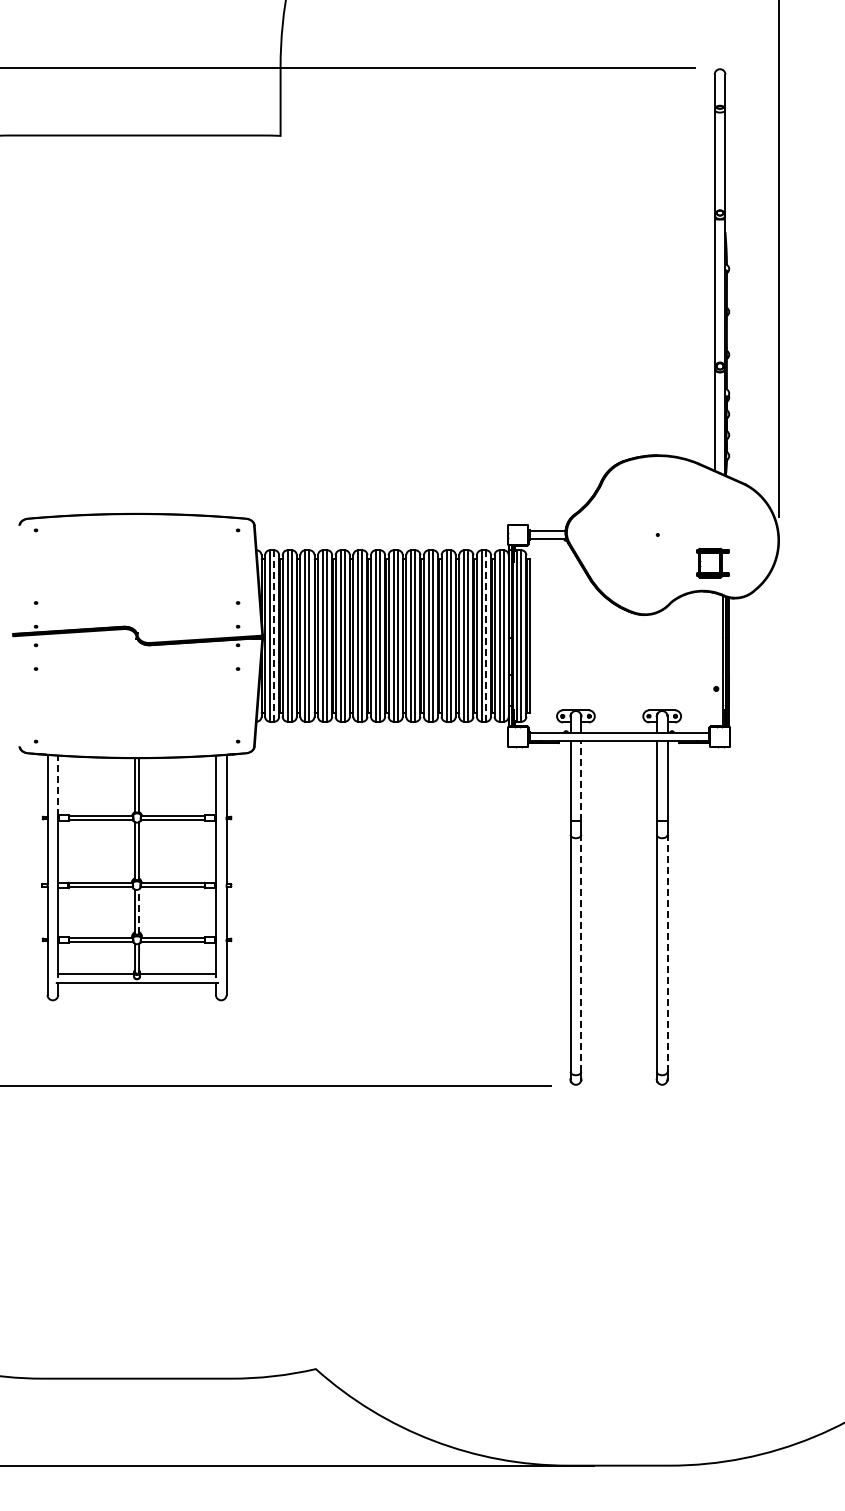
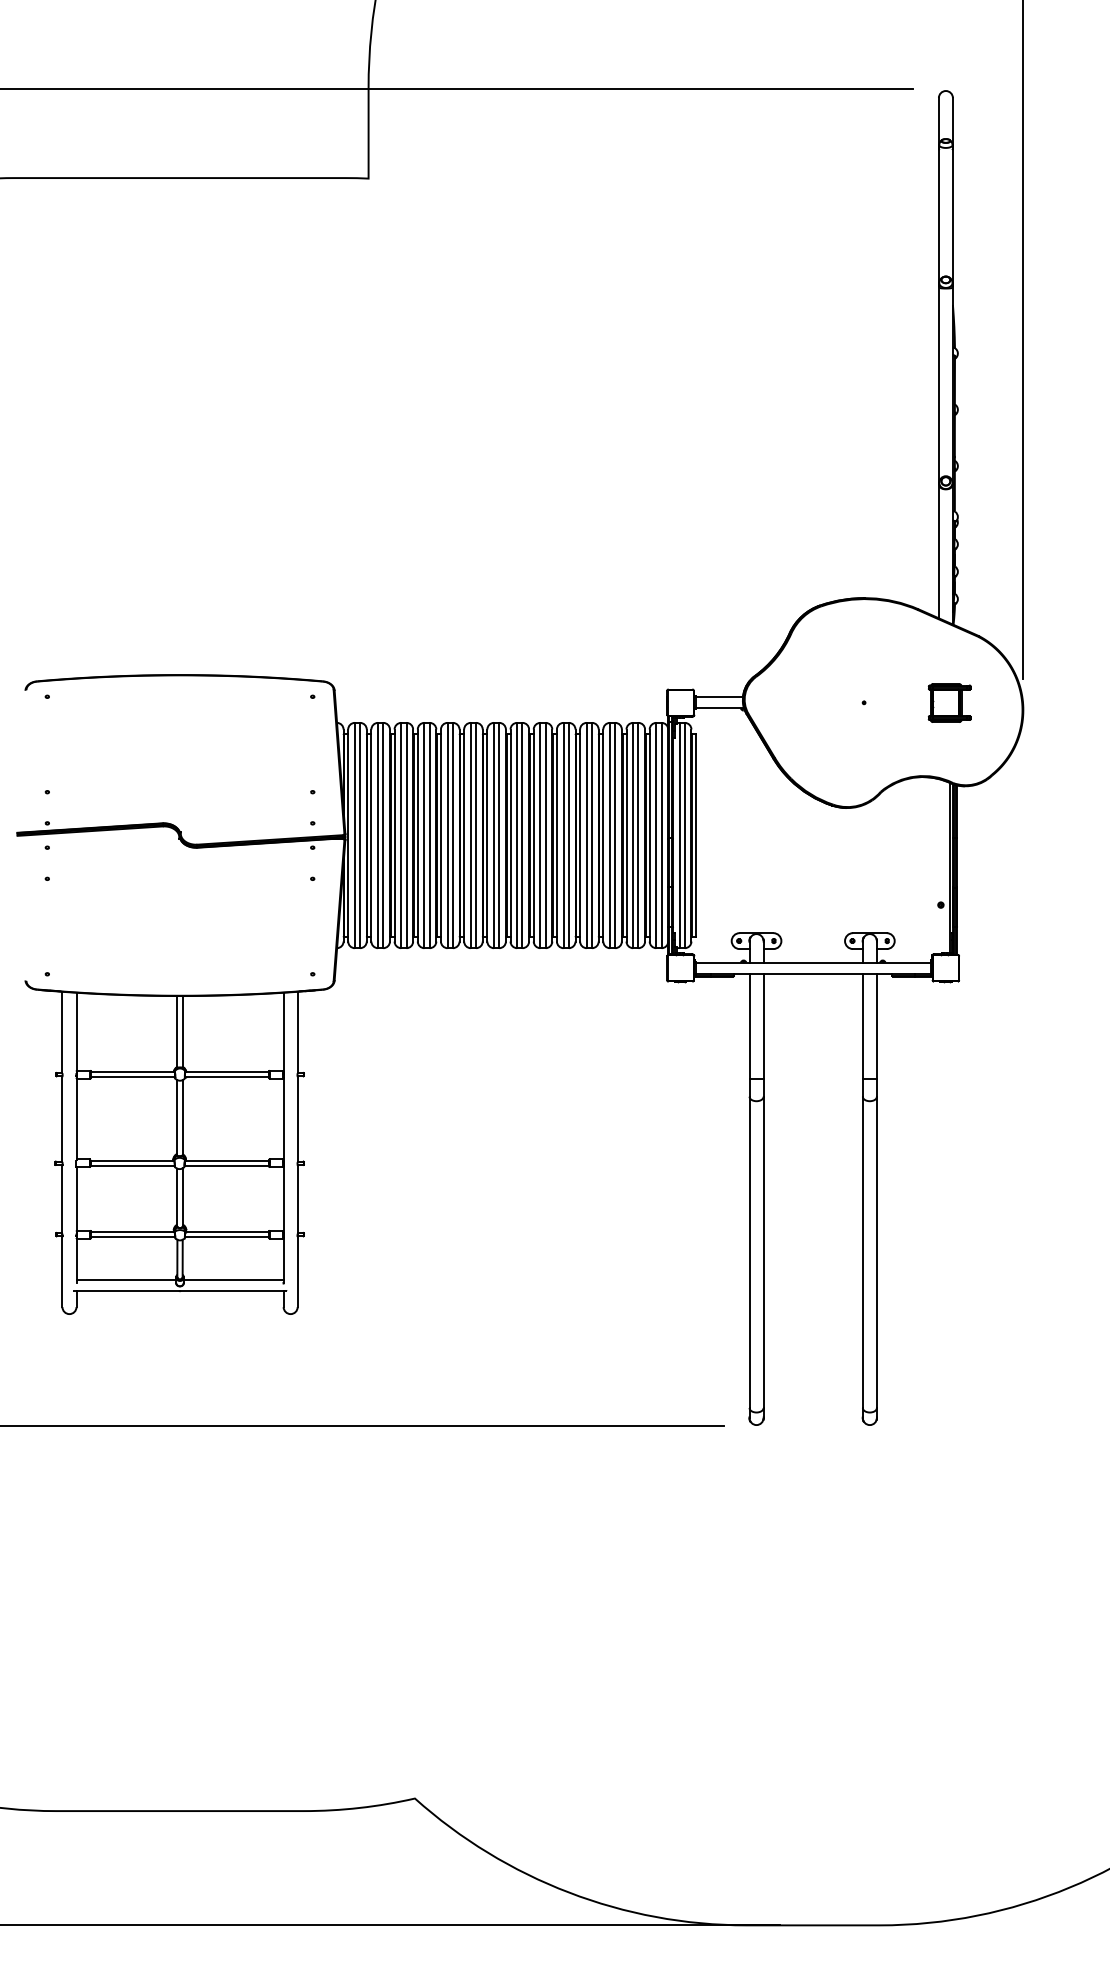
part: (712, 562) -> (949, 702), moved
line: (274, 636) -> (360, 836), dashed -> solid
line: (486, 636) -> (639, 836), dashed -> solid
line: (581, 781) -> (763, 1026), dashed -> solid
line: (58, 785) -> (76, 1031), dashed -> solid
line: (139, 910) -> (183, 1196), dashed -> solid
line: (581, 952) -> (763, 1251), dashed -> solid
line: (667, 952) -> (876, 1251), dashed -> solid

